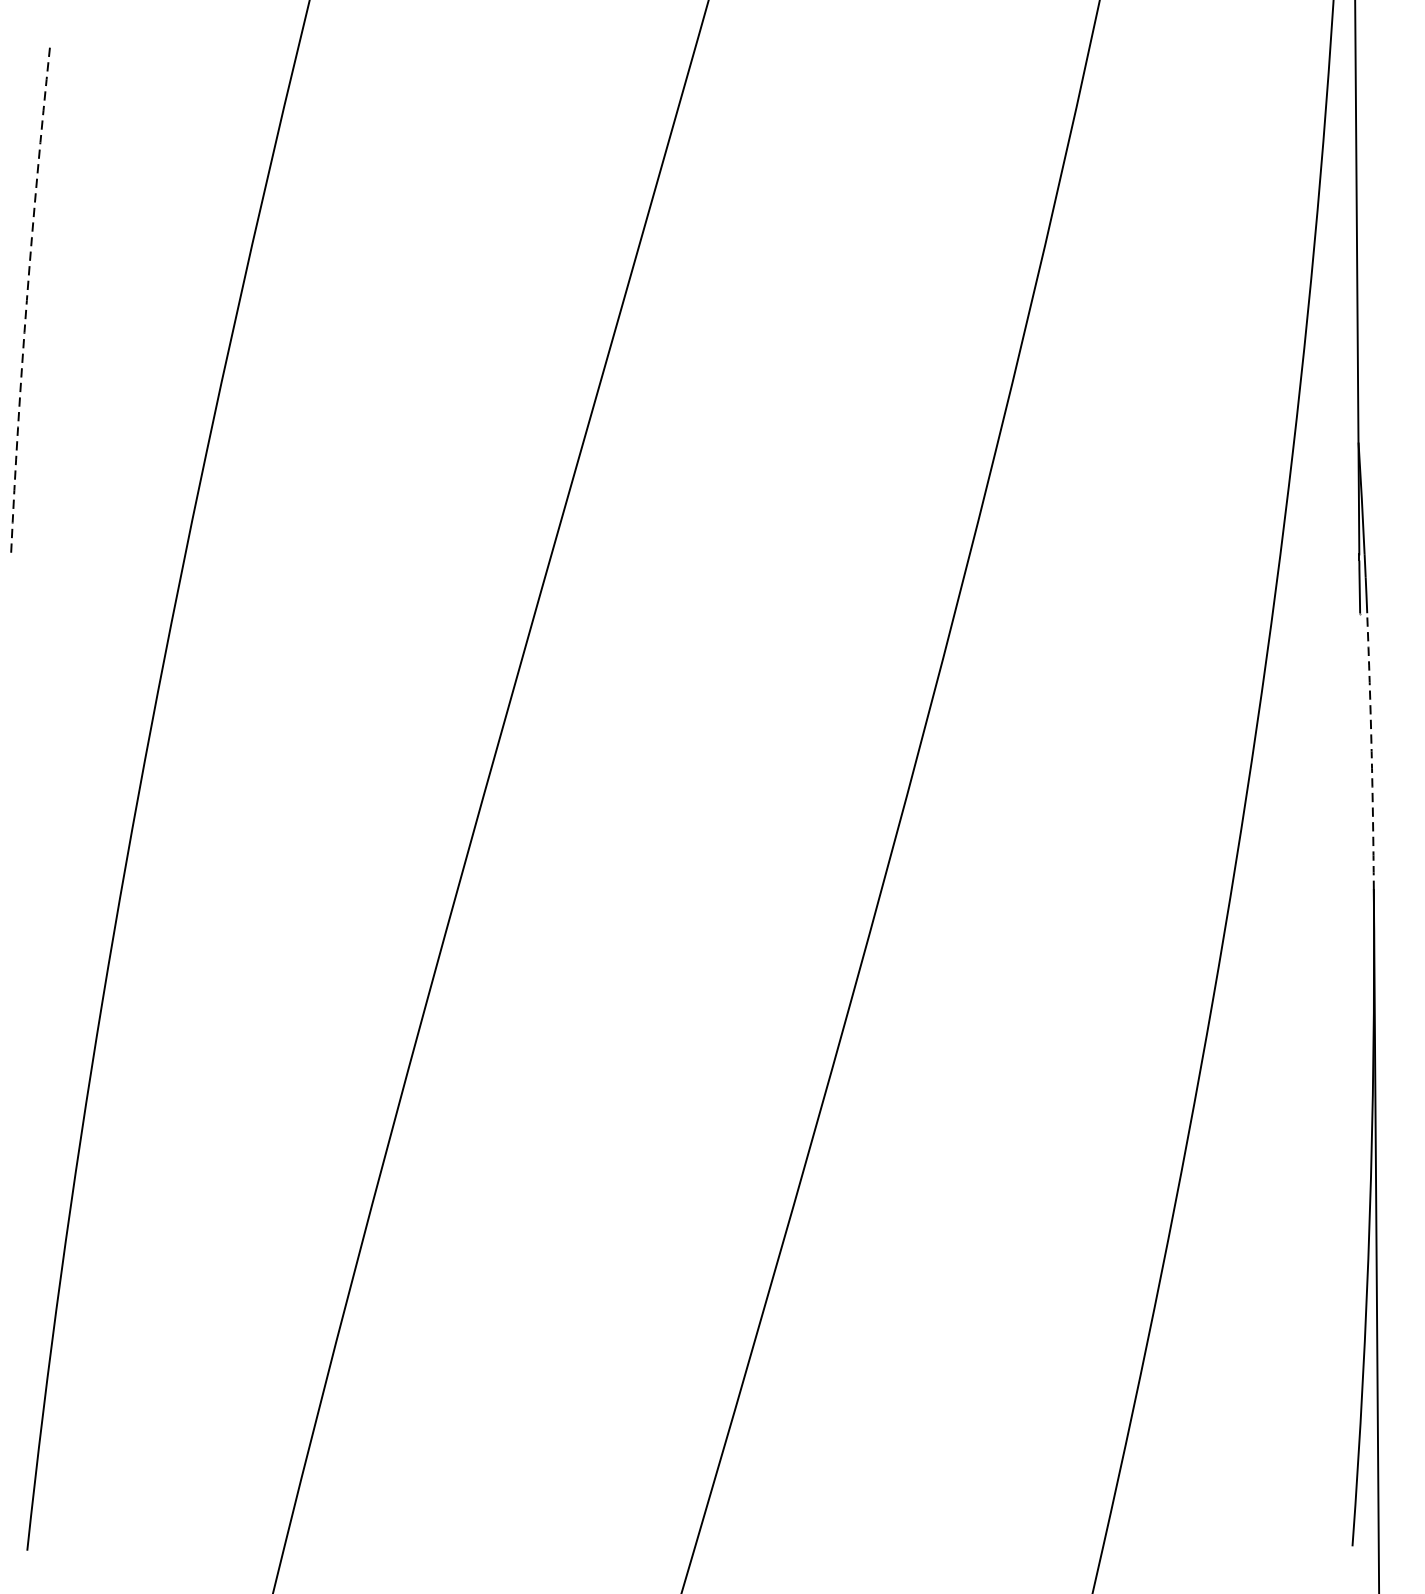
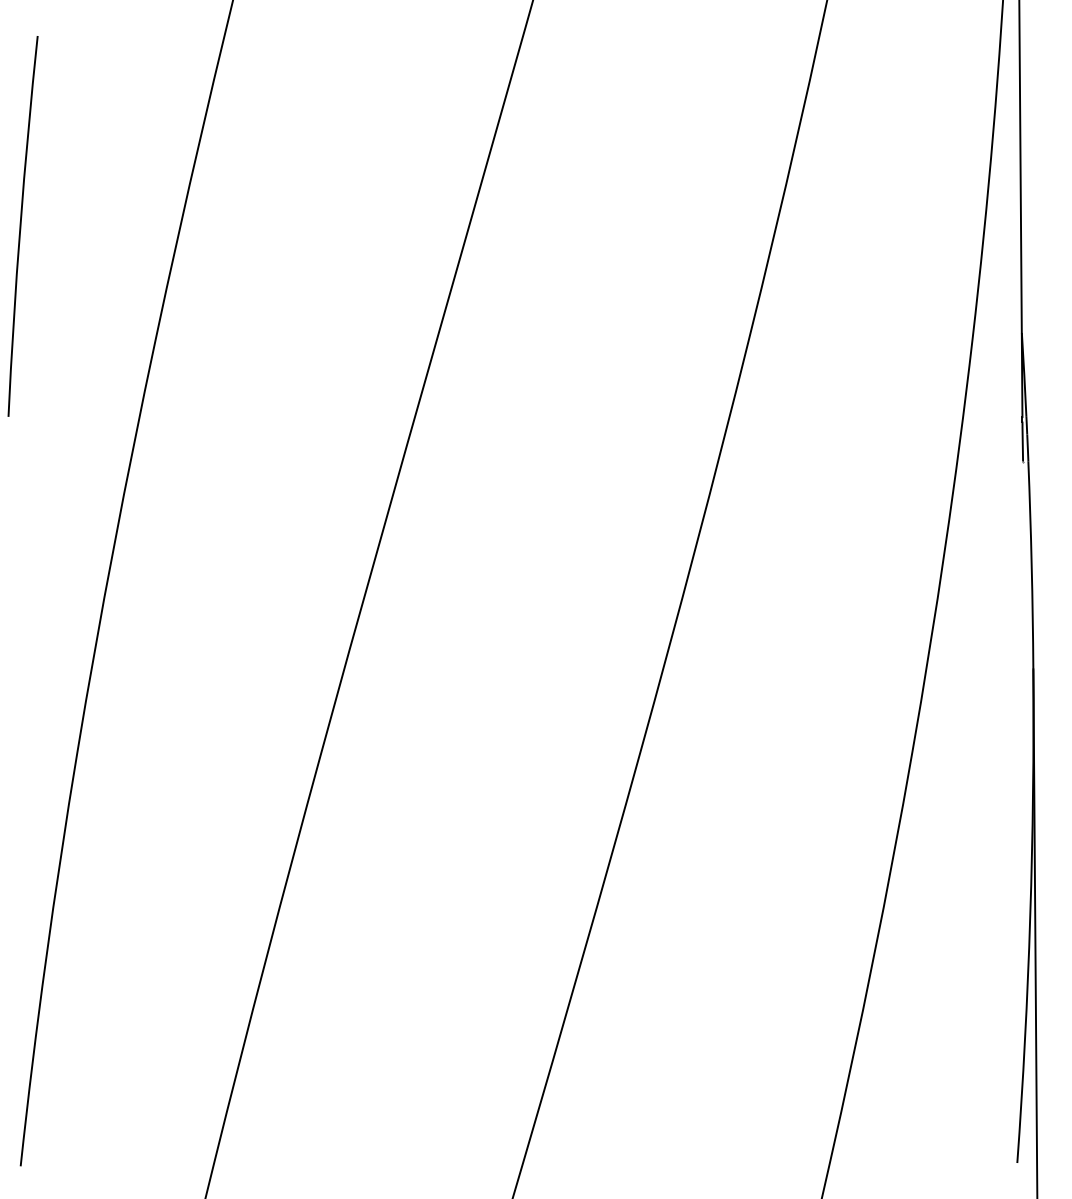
arc: (27, 301) -> (20, 226), dashed -> solid
arc: (1371, 751) -> (1031, 565), dashed -> solid

